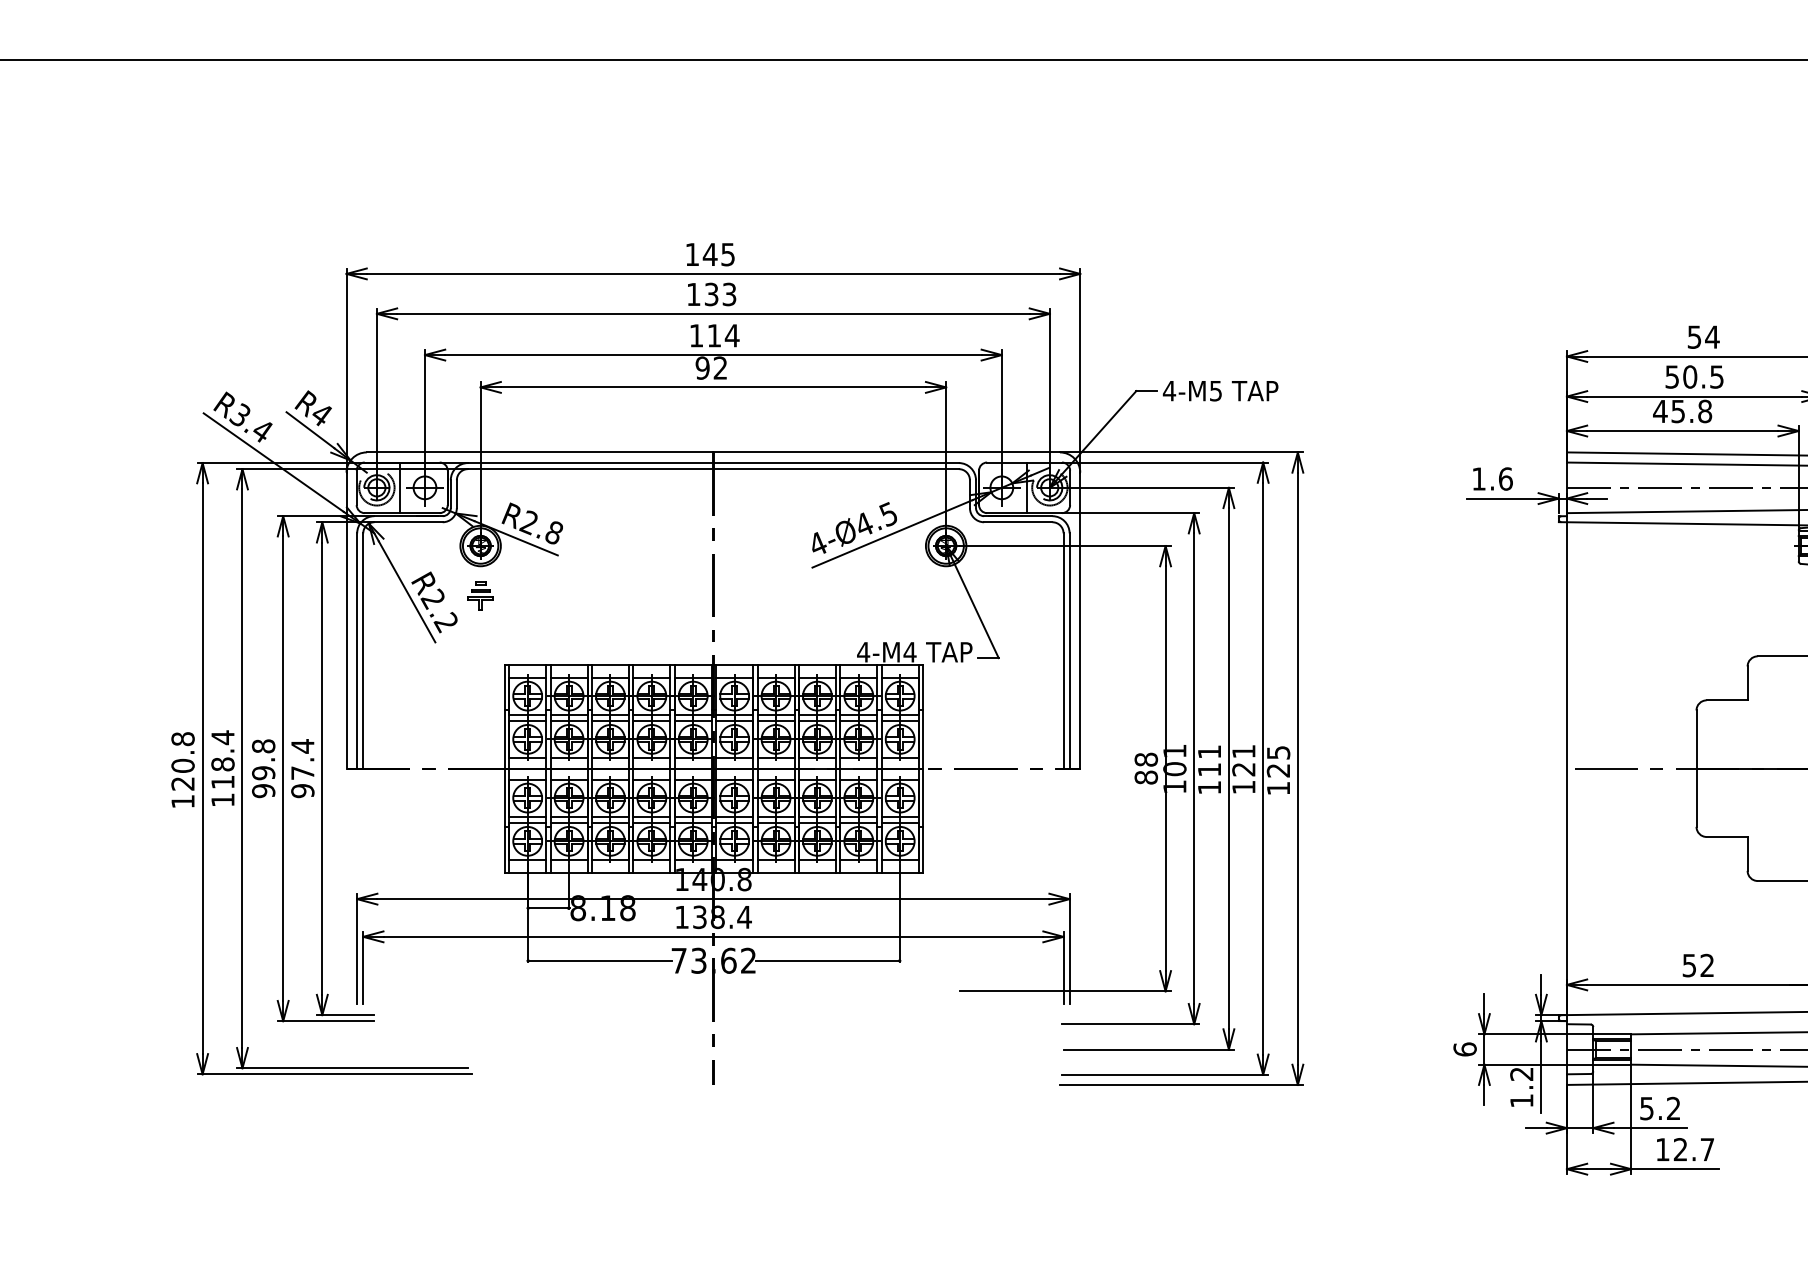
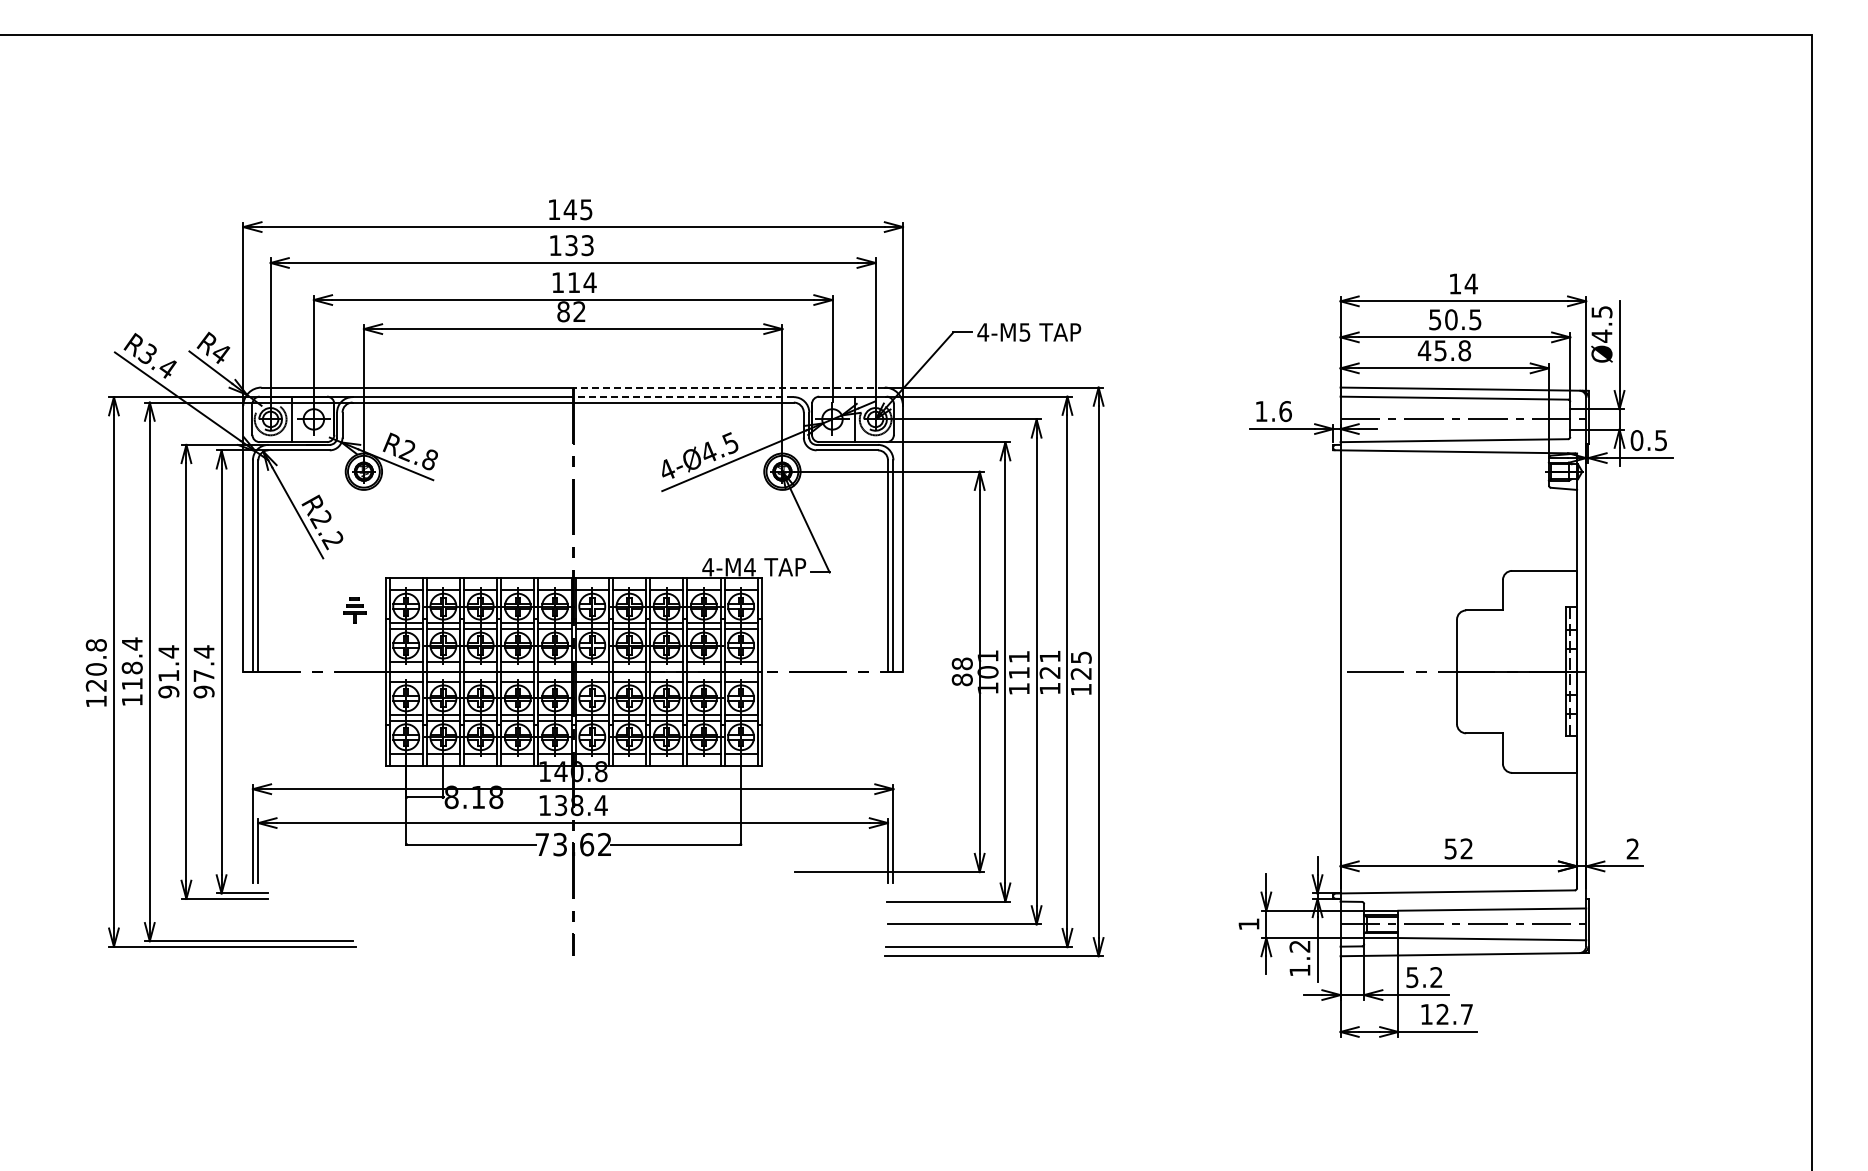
text: (1694, 336) -> (1455, 283), 54 -> 14
text: (702, 367) -> (563, 311), 92 -> 82
line: (886, 452) -> (728, 387), solid -> dashed
line: (836, 463) -> (683, 397), solid -> dashed
part: (480, 595) -> (354, 610), moved
text: (263, 759) -> (168, 663), 99.8 -> 91.4
text: (1464, 1049) -> (1248, 924), 6 -> 1

